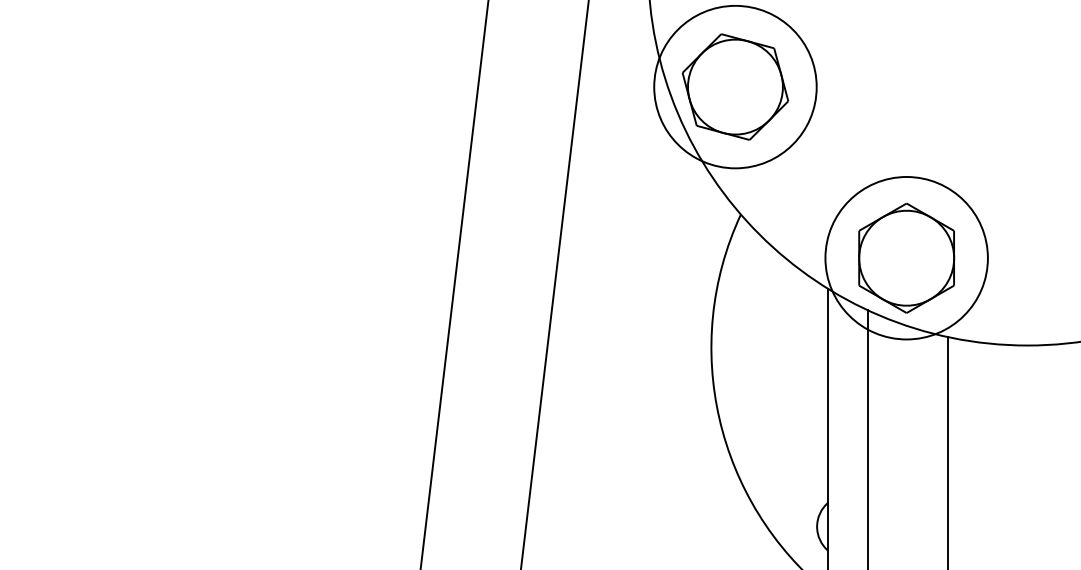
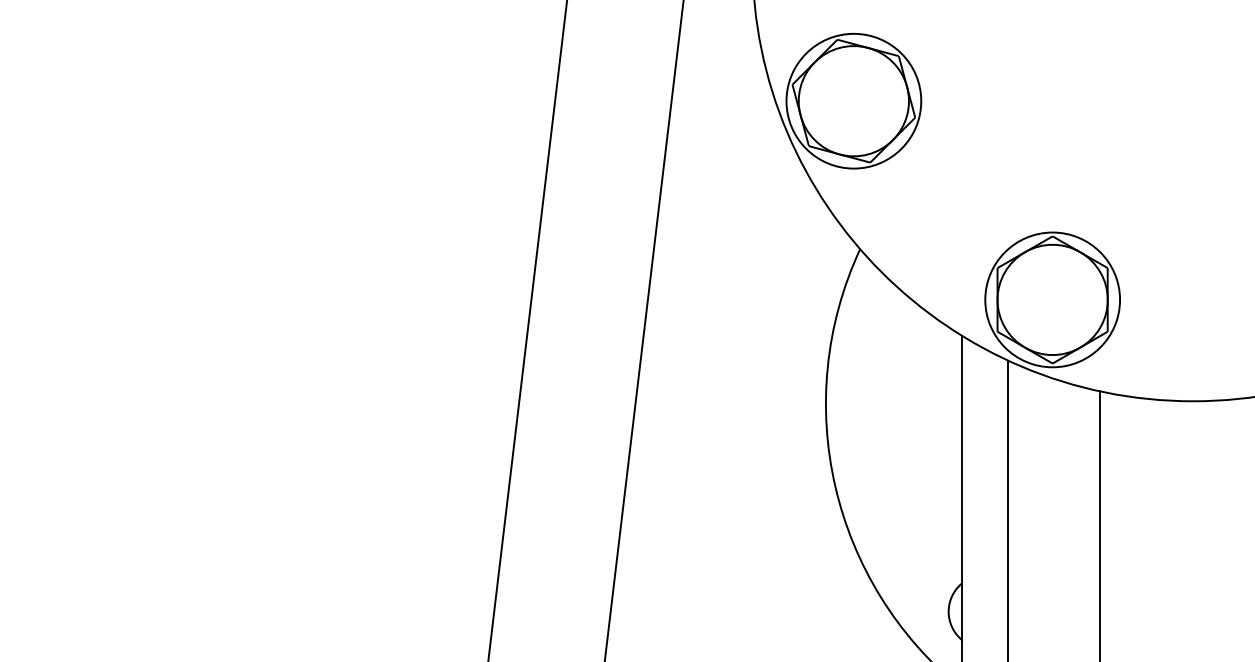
circle: (735, 87) -> (853, 101), size x0.71
circle: (906, 258) -> (1052, 300), size x0.71

